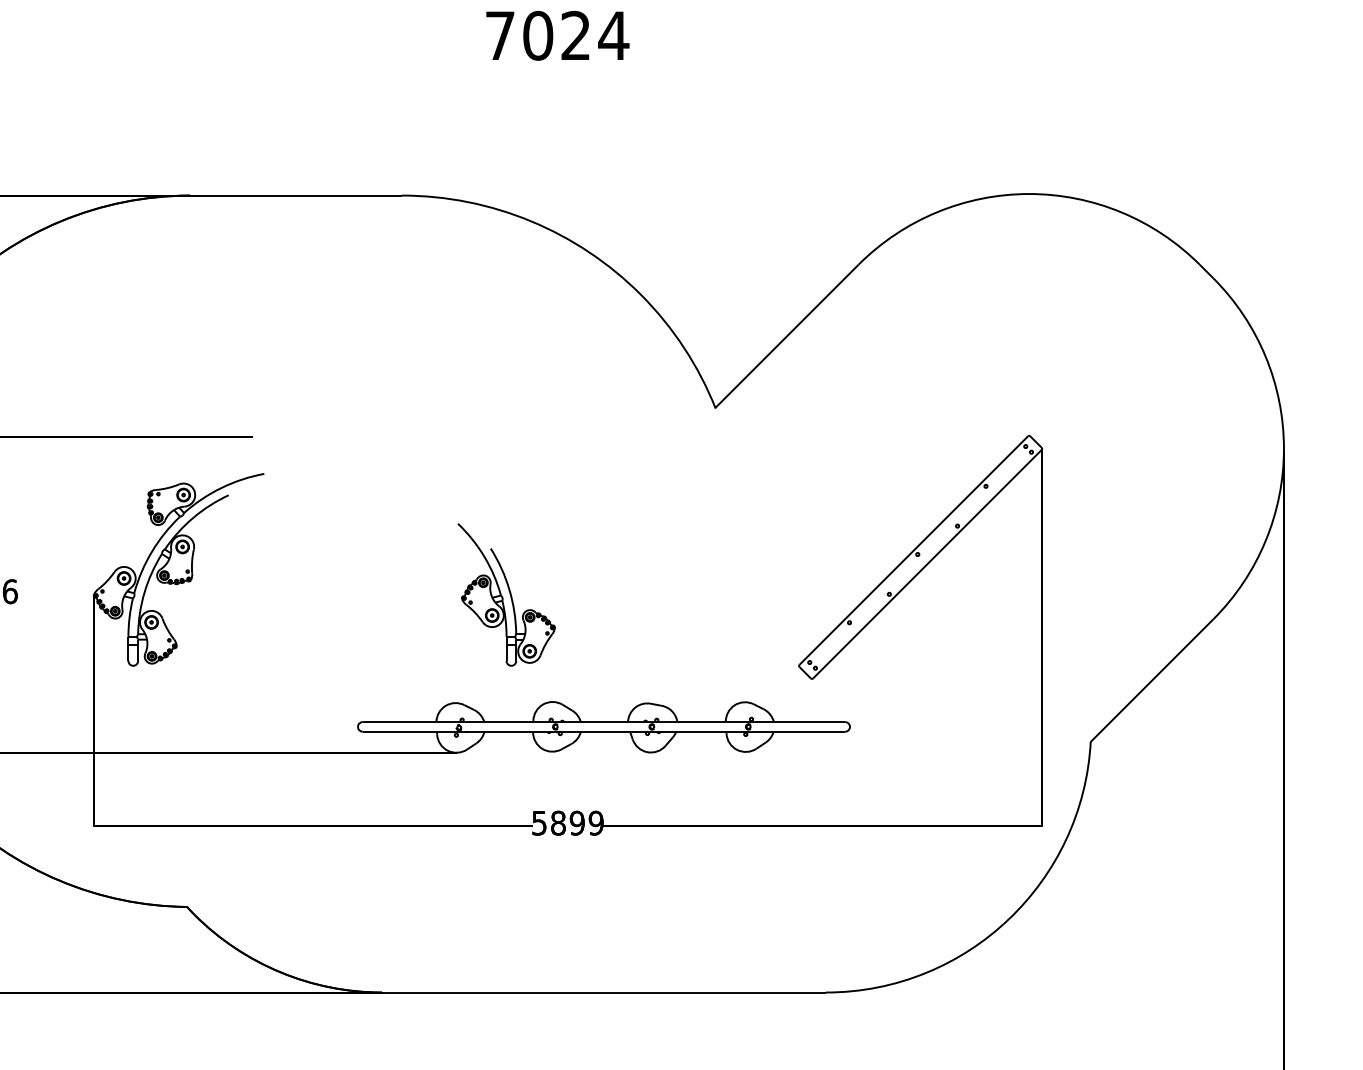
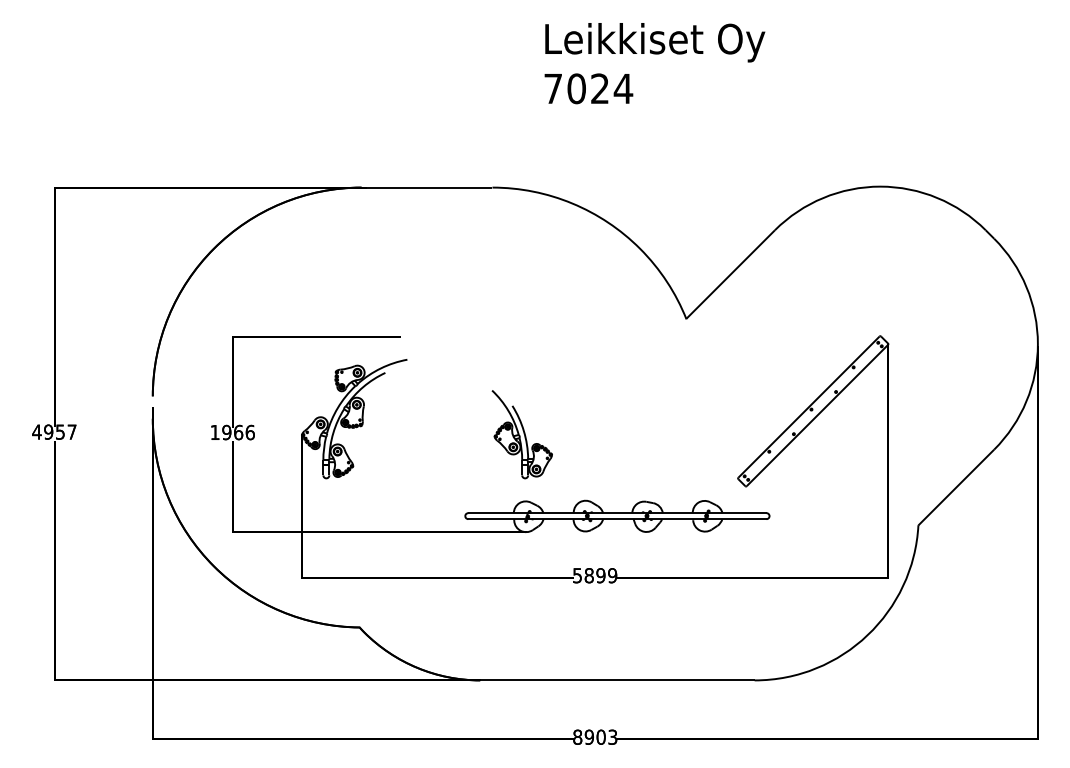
part: (505, 594) -> (521, 434), moved

